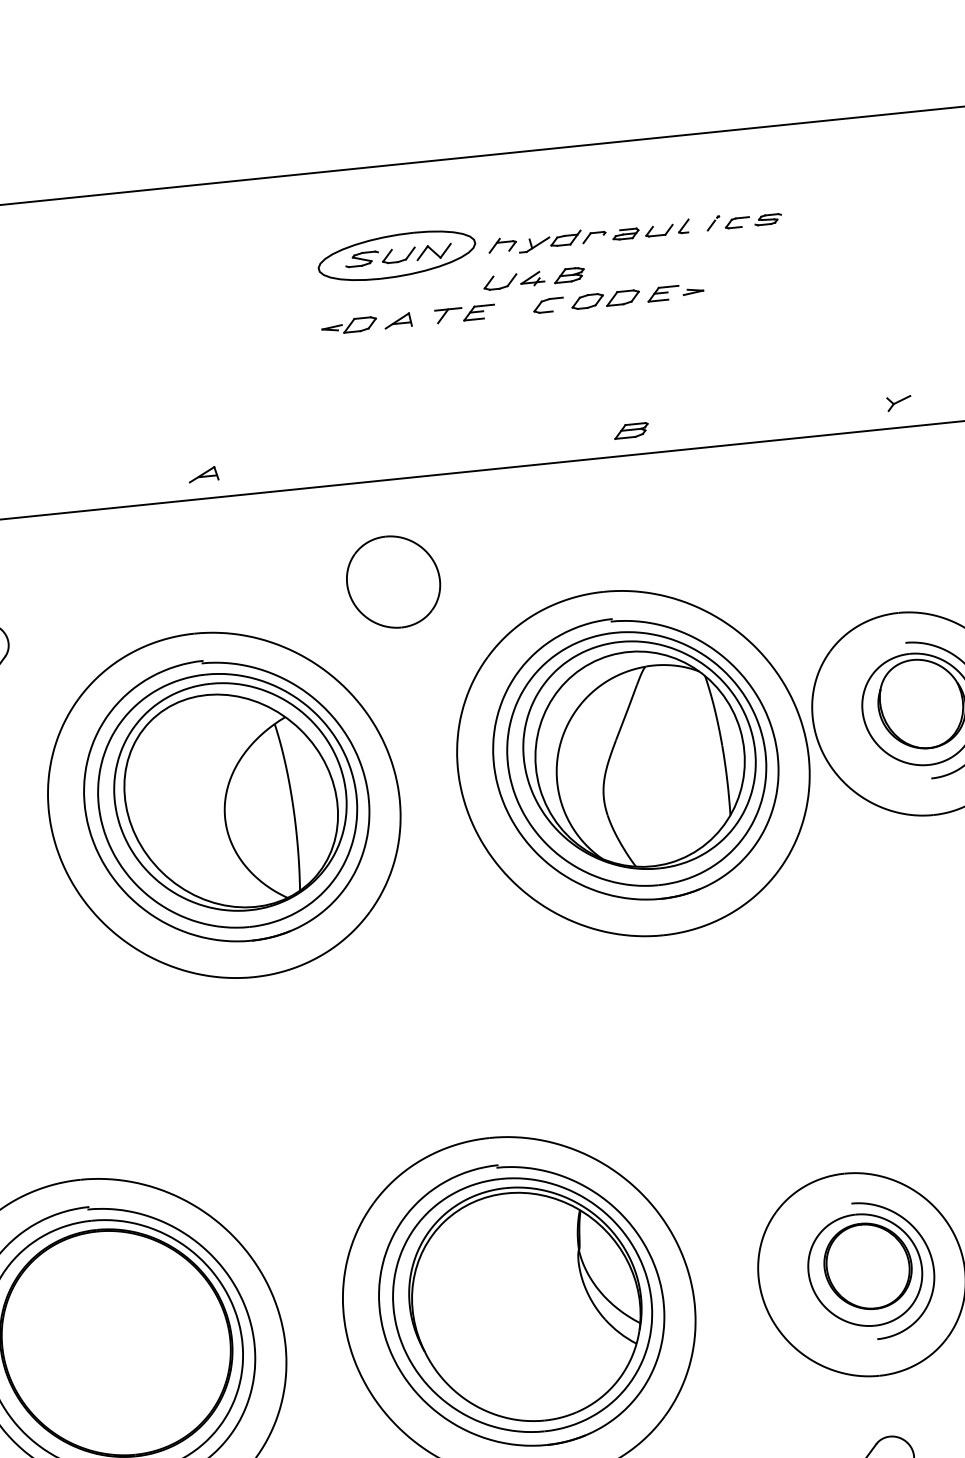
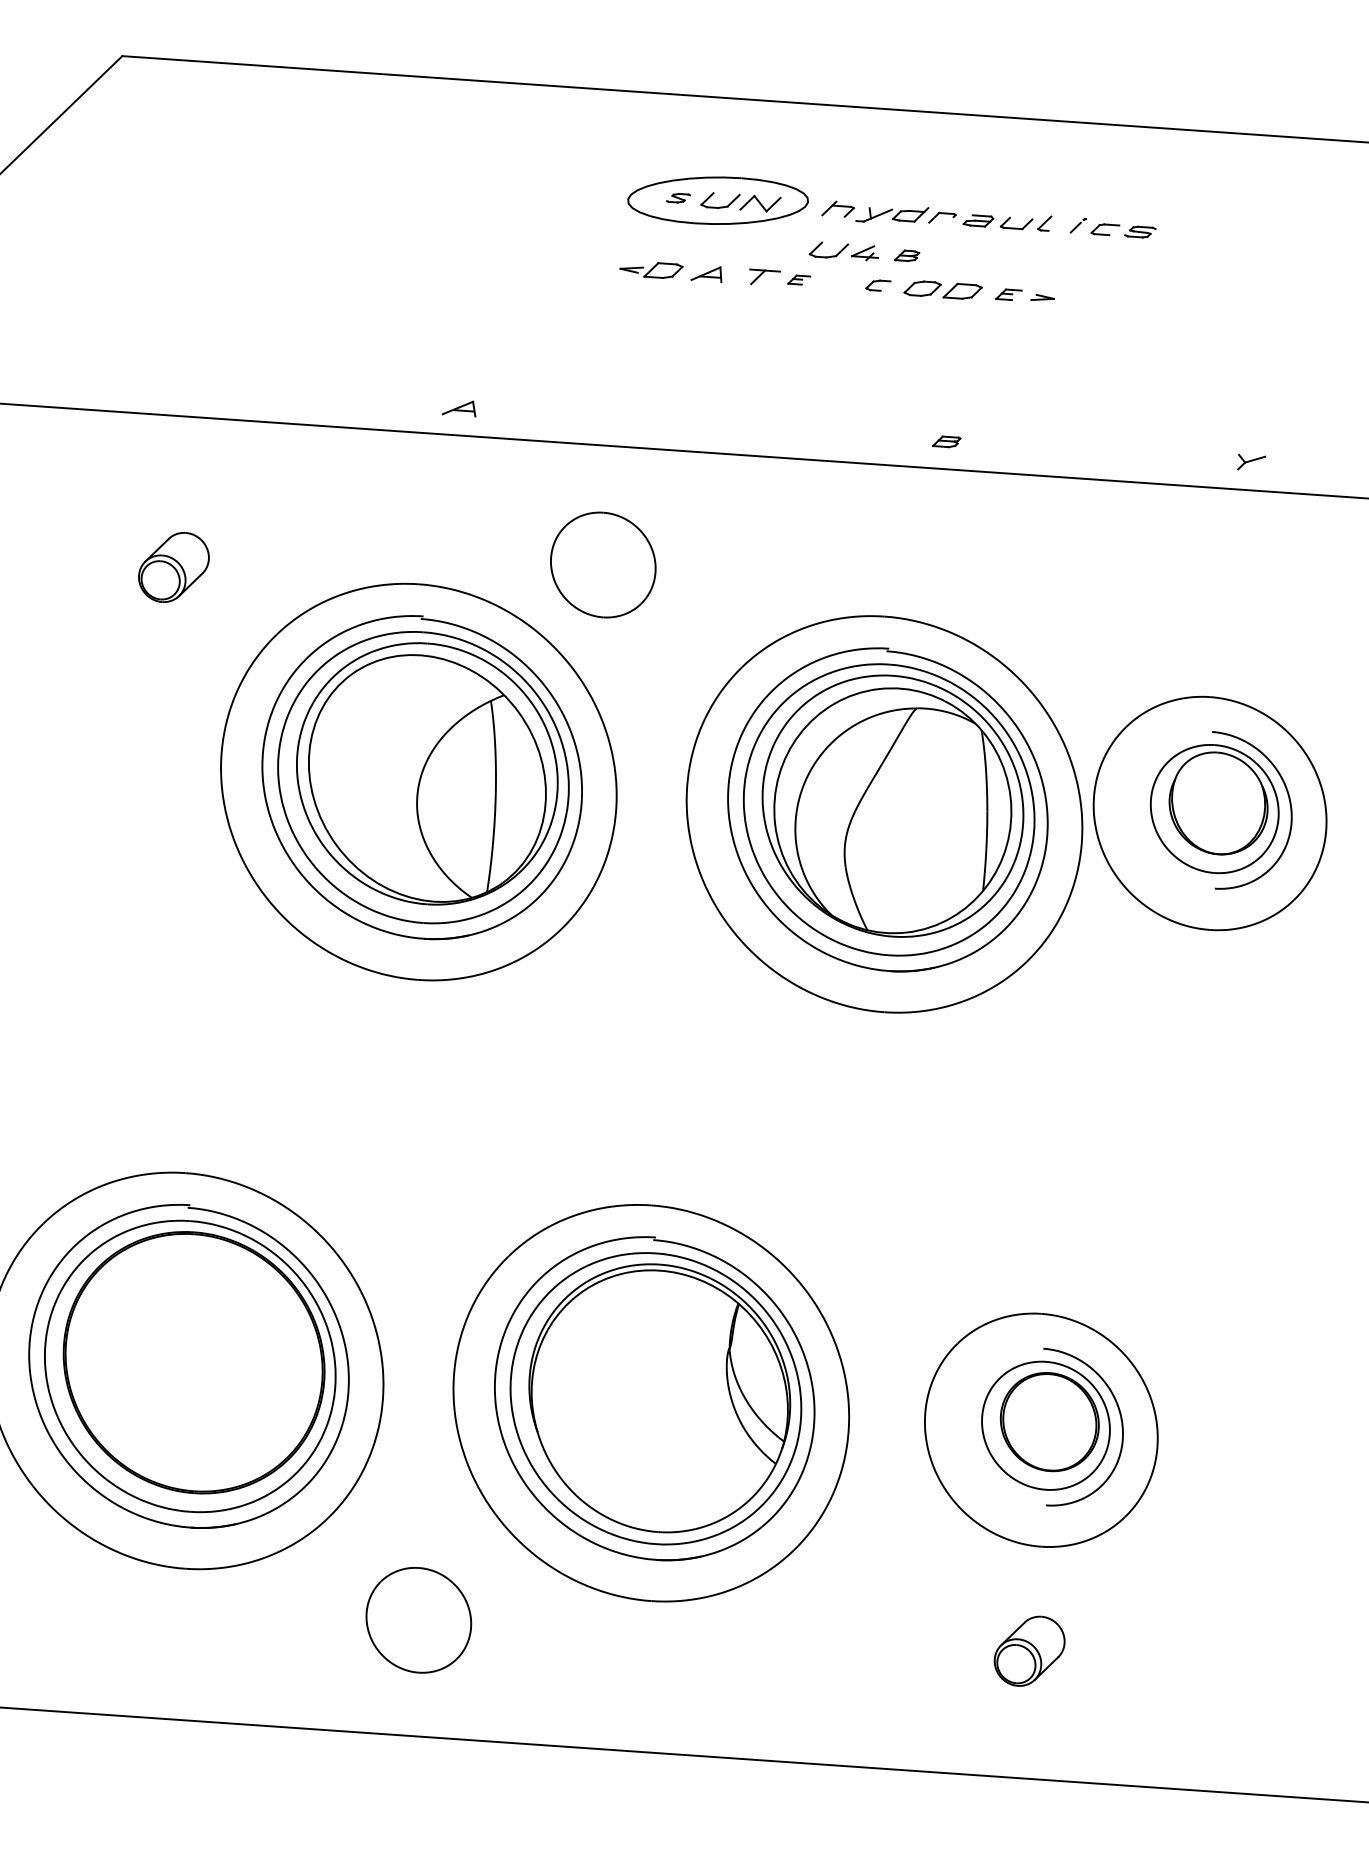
part: (362, 259) -> (678, 198), size x0.6
part: (568, 275) -> (906, 255), size x0.7
part: (663, 293) -> (1008, 294), size x0.7
part: (548, 305) -> (878, 285), size x0.7
part: (479, 311) -> (799, 279), size x0.6
part: (631, 430) -> (946, 441), size x0.7
part: (393, 581) -> (603, 564), moved

